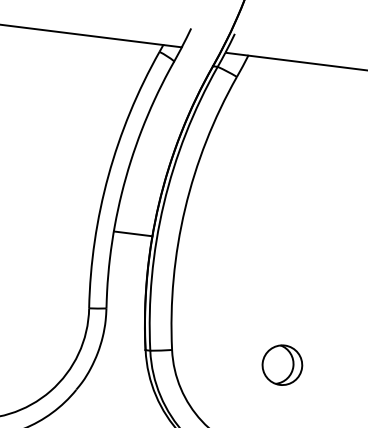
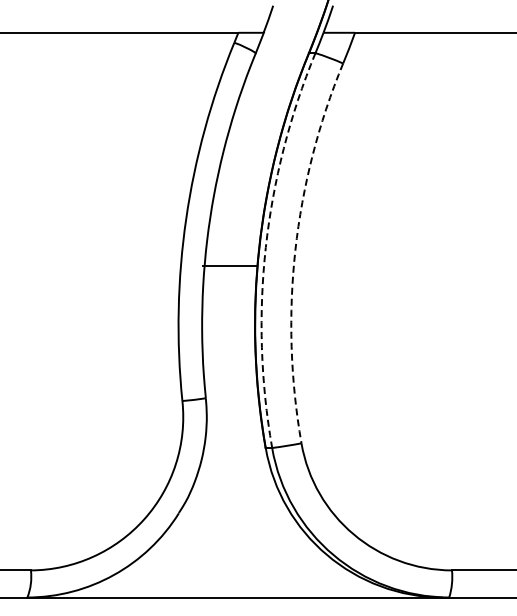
arc: (163, 203) -> (265, 247), solid -> dashed
arc: (185, 208) -> (295, 250), solid -> dashed
line: (133, 234) -> (229, 266), moved
part: (281, 365) -> (452, 445), removed

